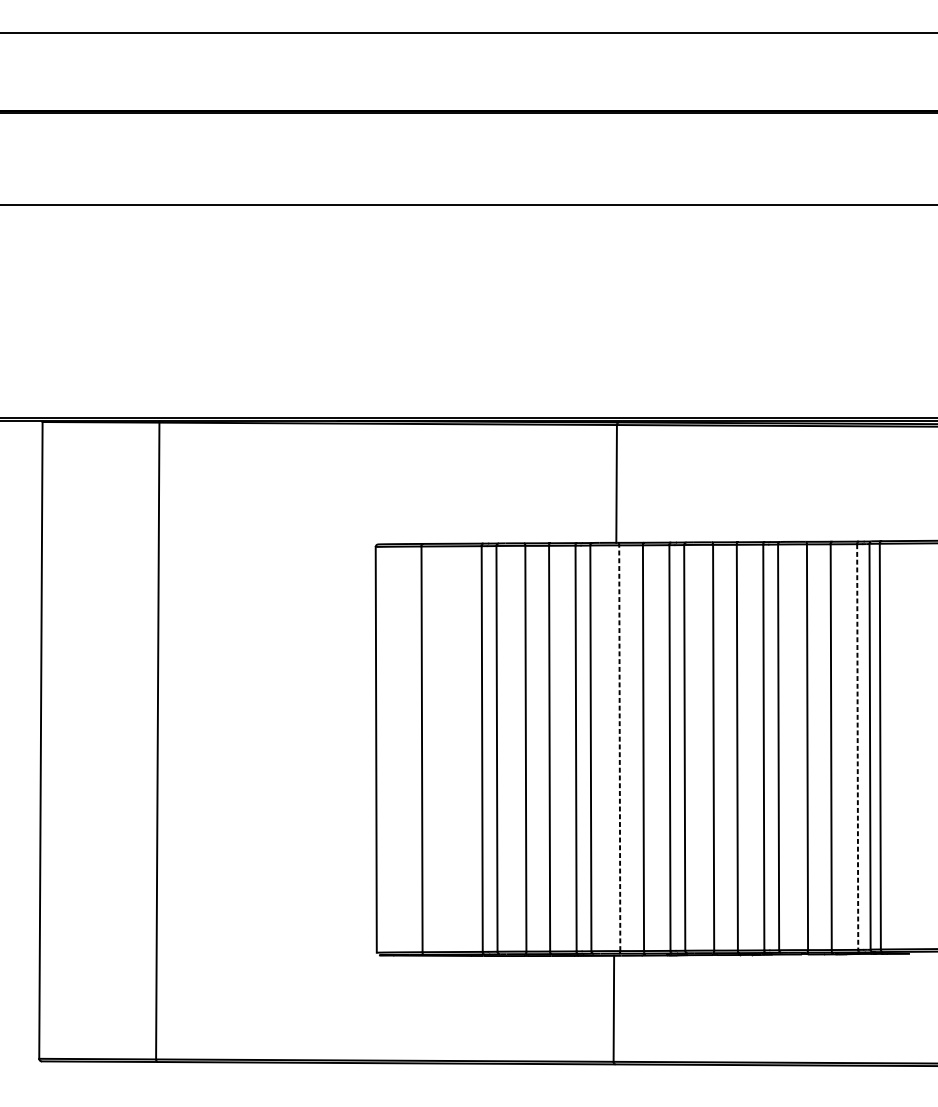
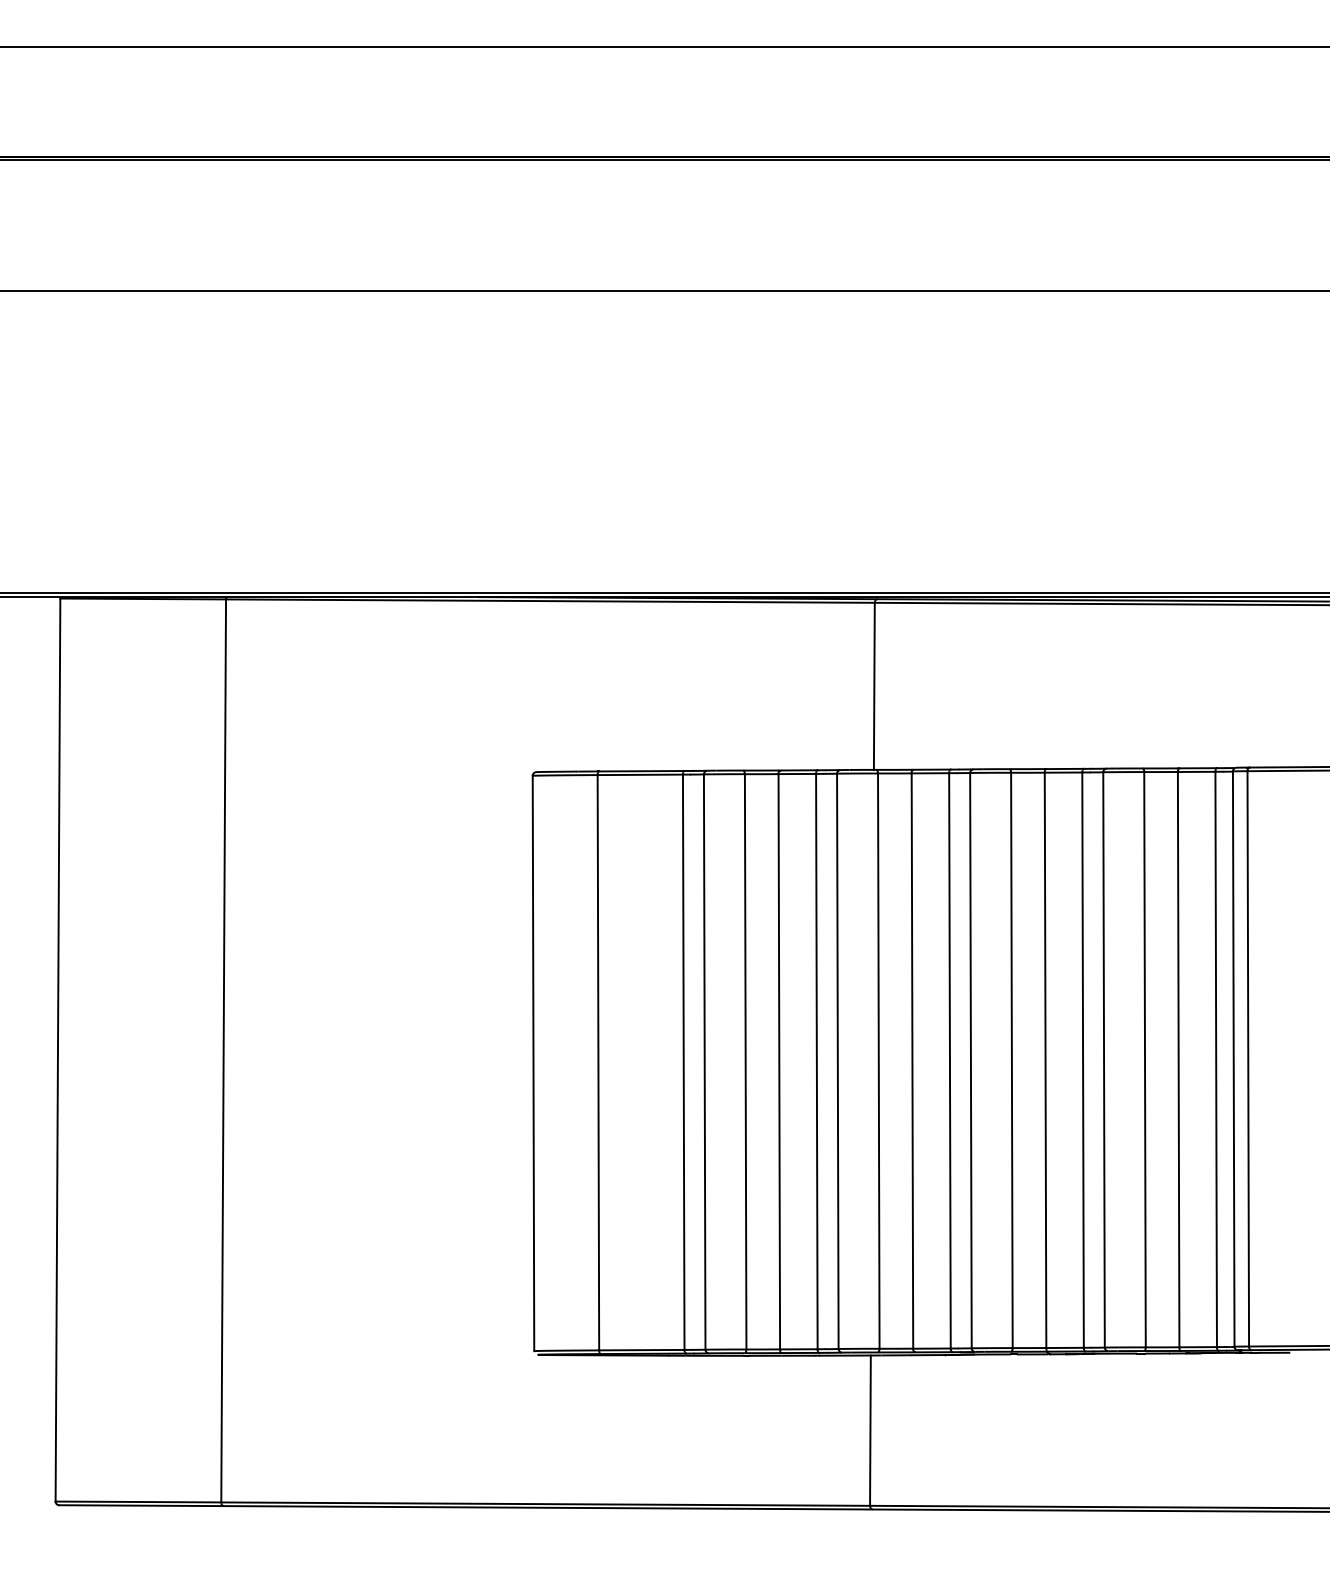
line: (857, 747) -> (1216, 1059), dashed -> solid
line: (619, 748) -> (878, 1061), dashed -> solid

